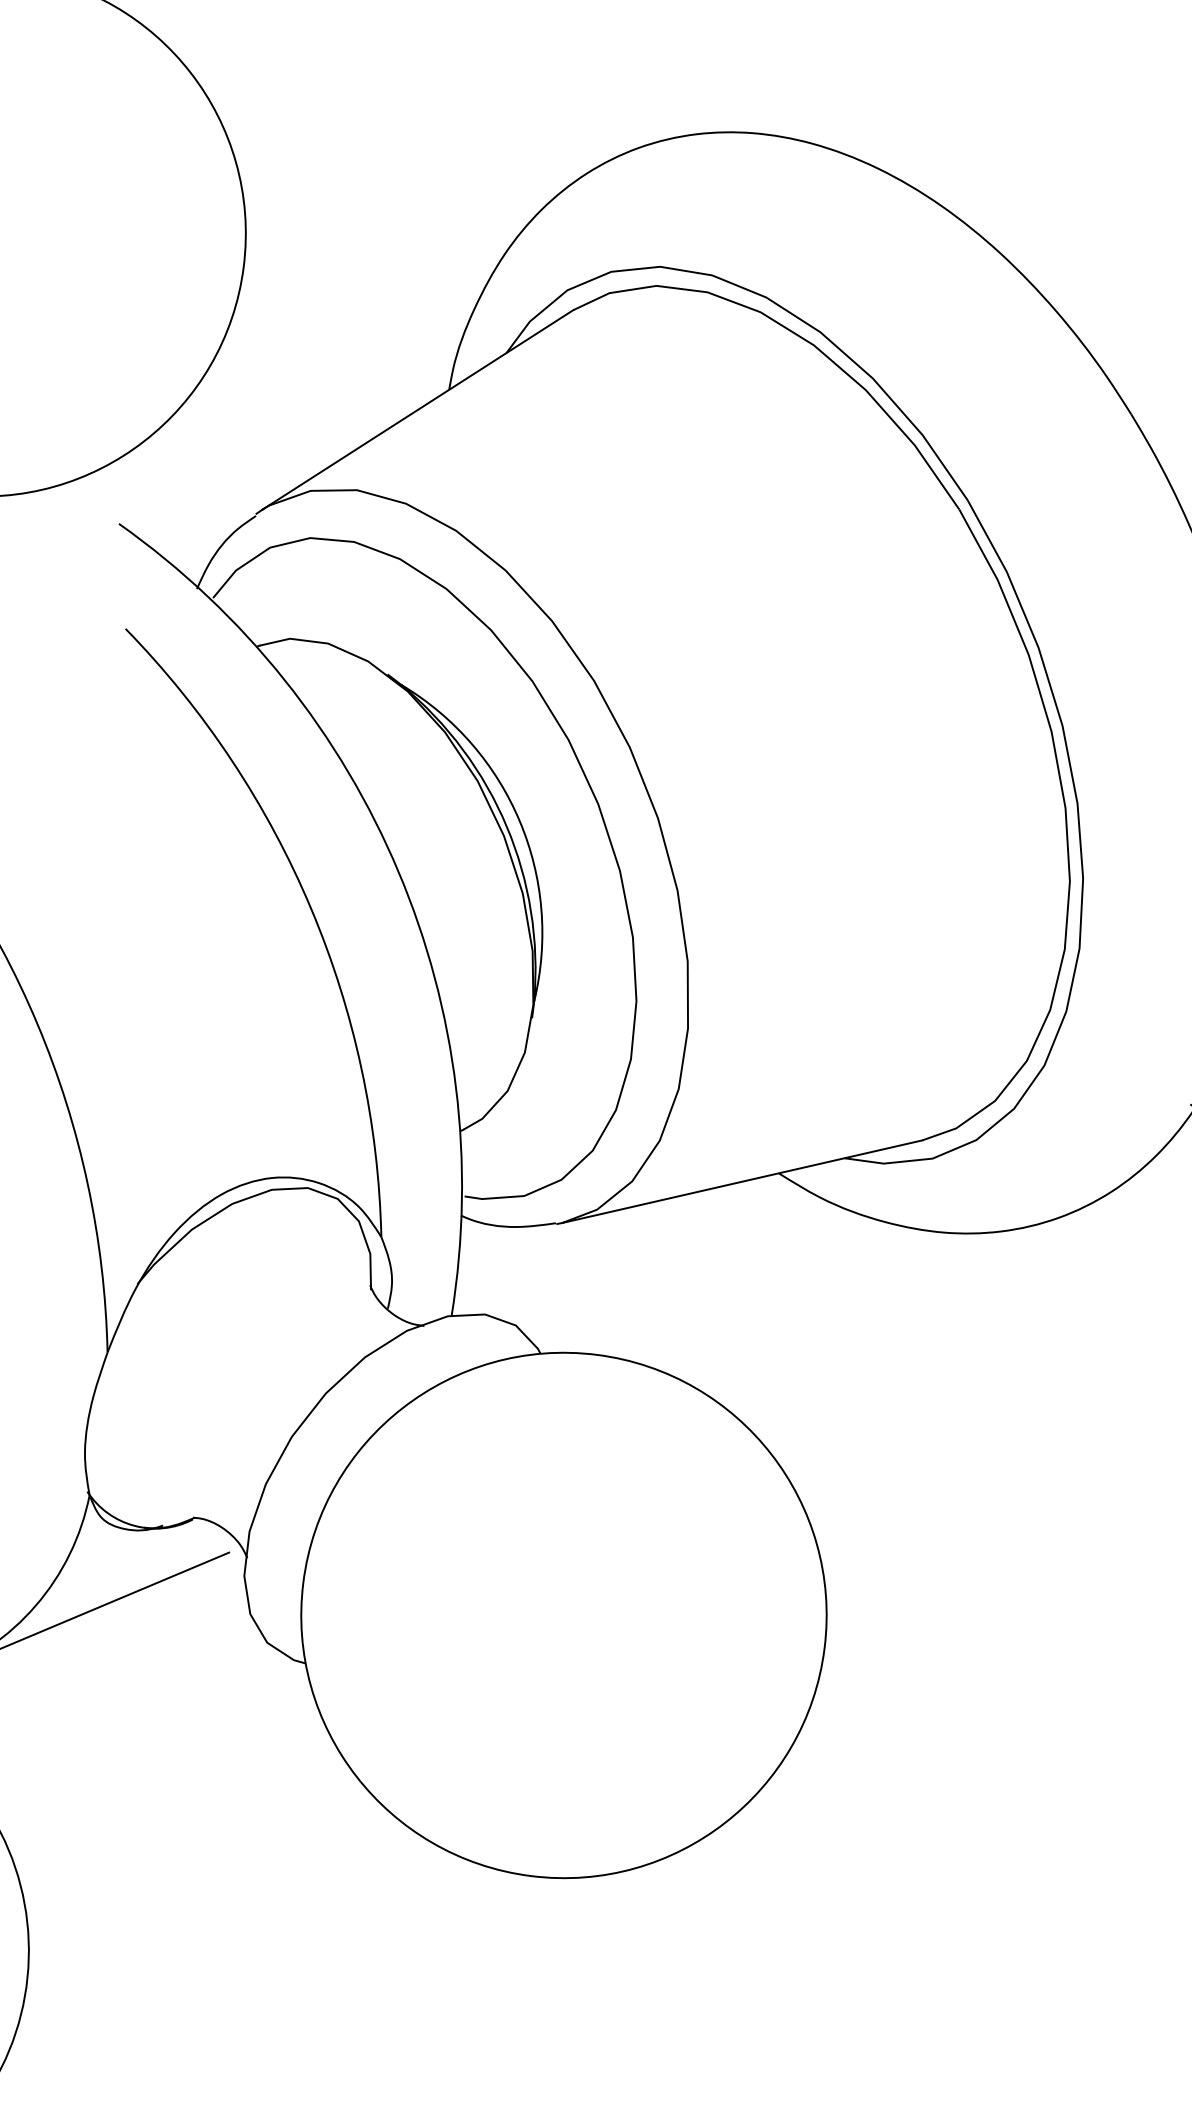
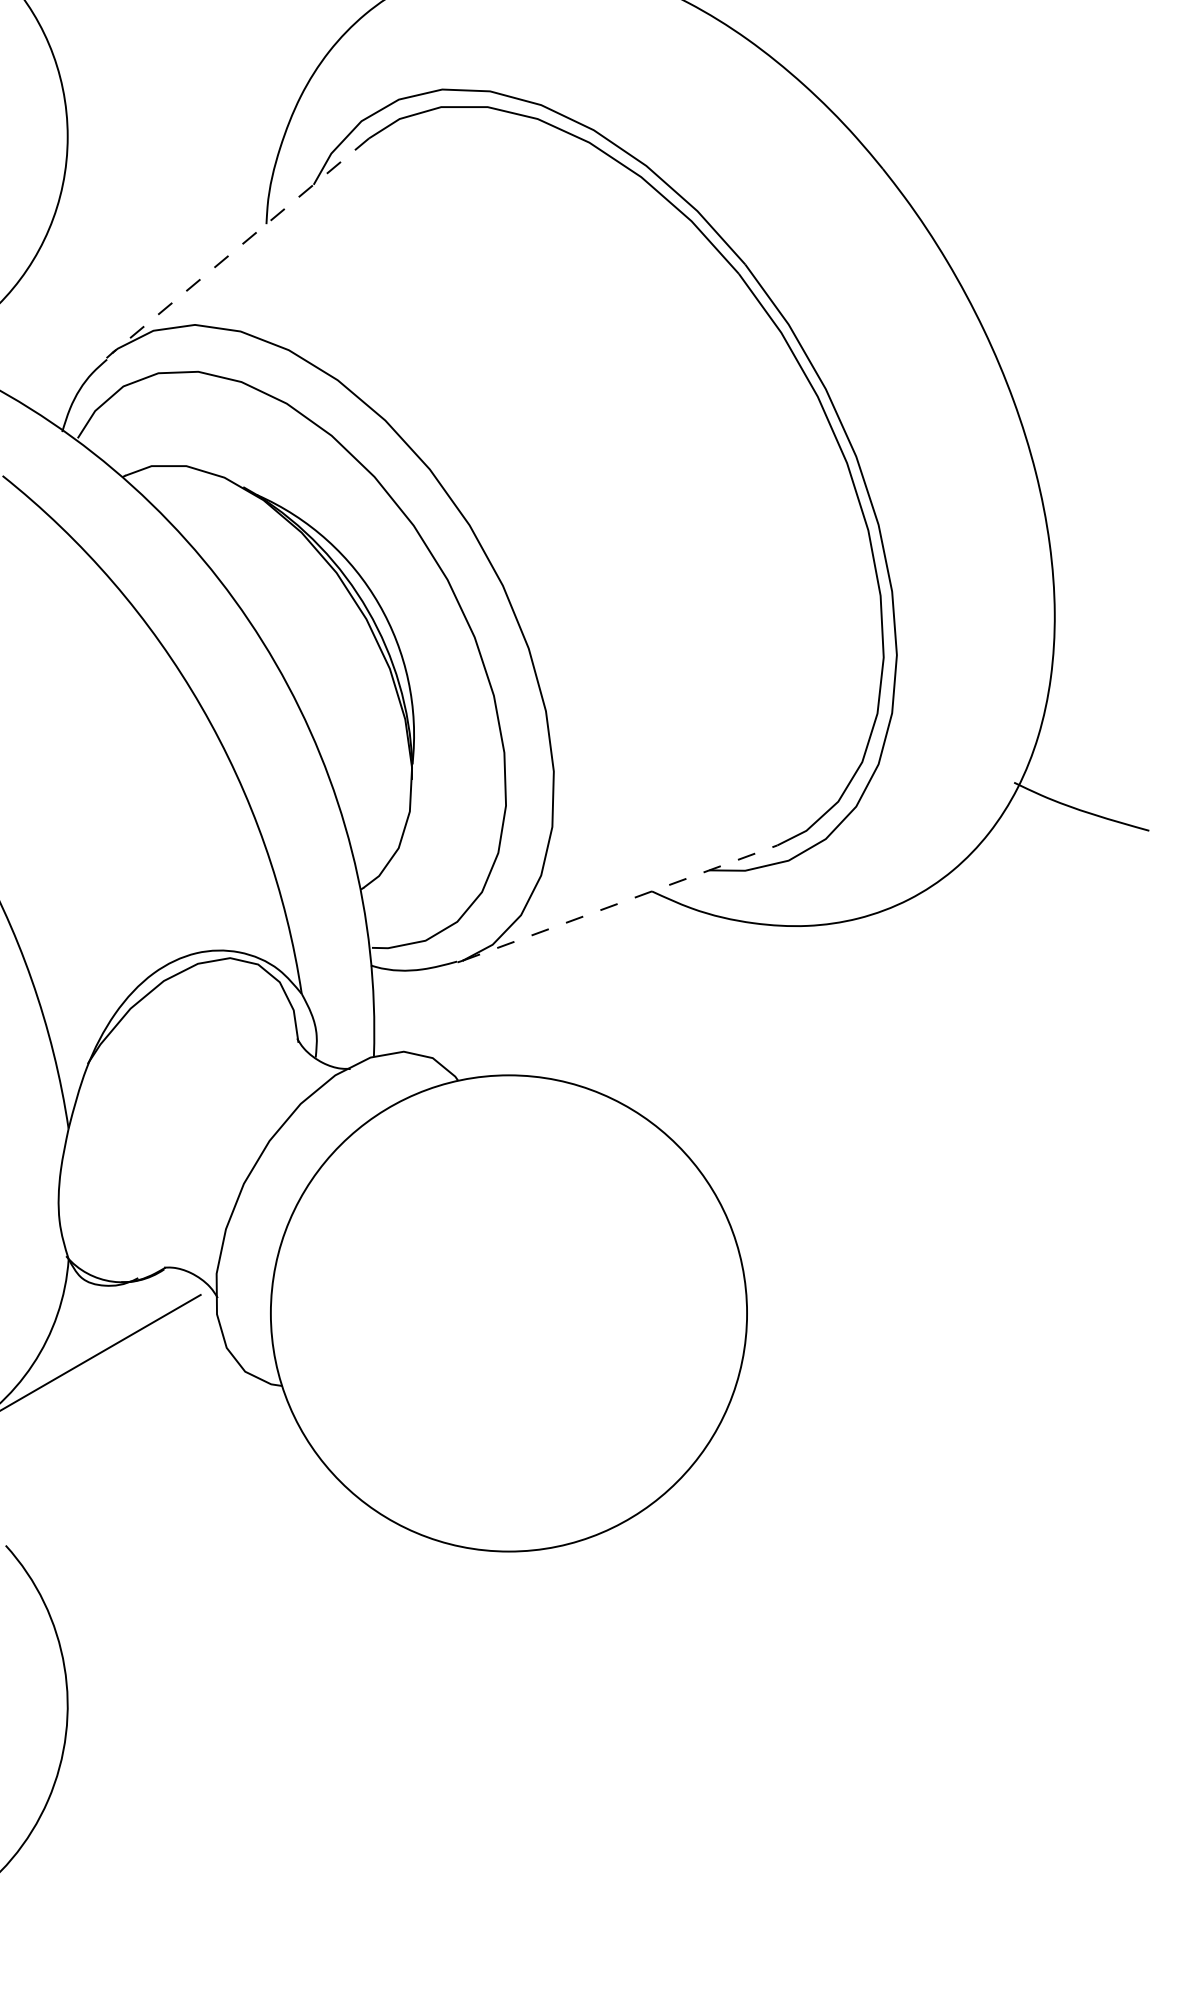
line: (417, 410) -> (240, 246), solid -> dashed
line: (742, 1181) -> (620, 902), solid -> dashed

